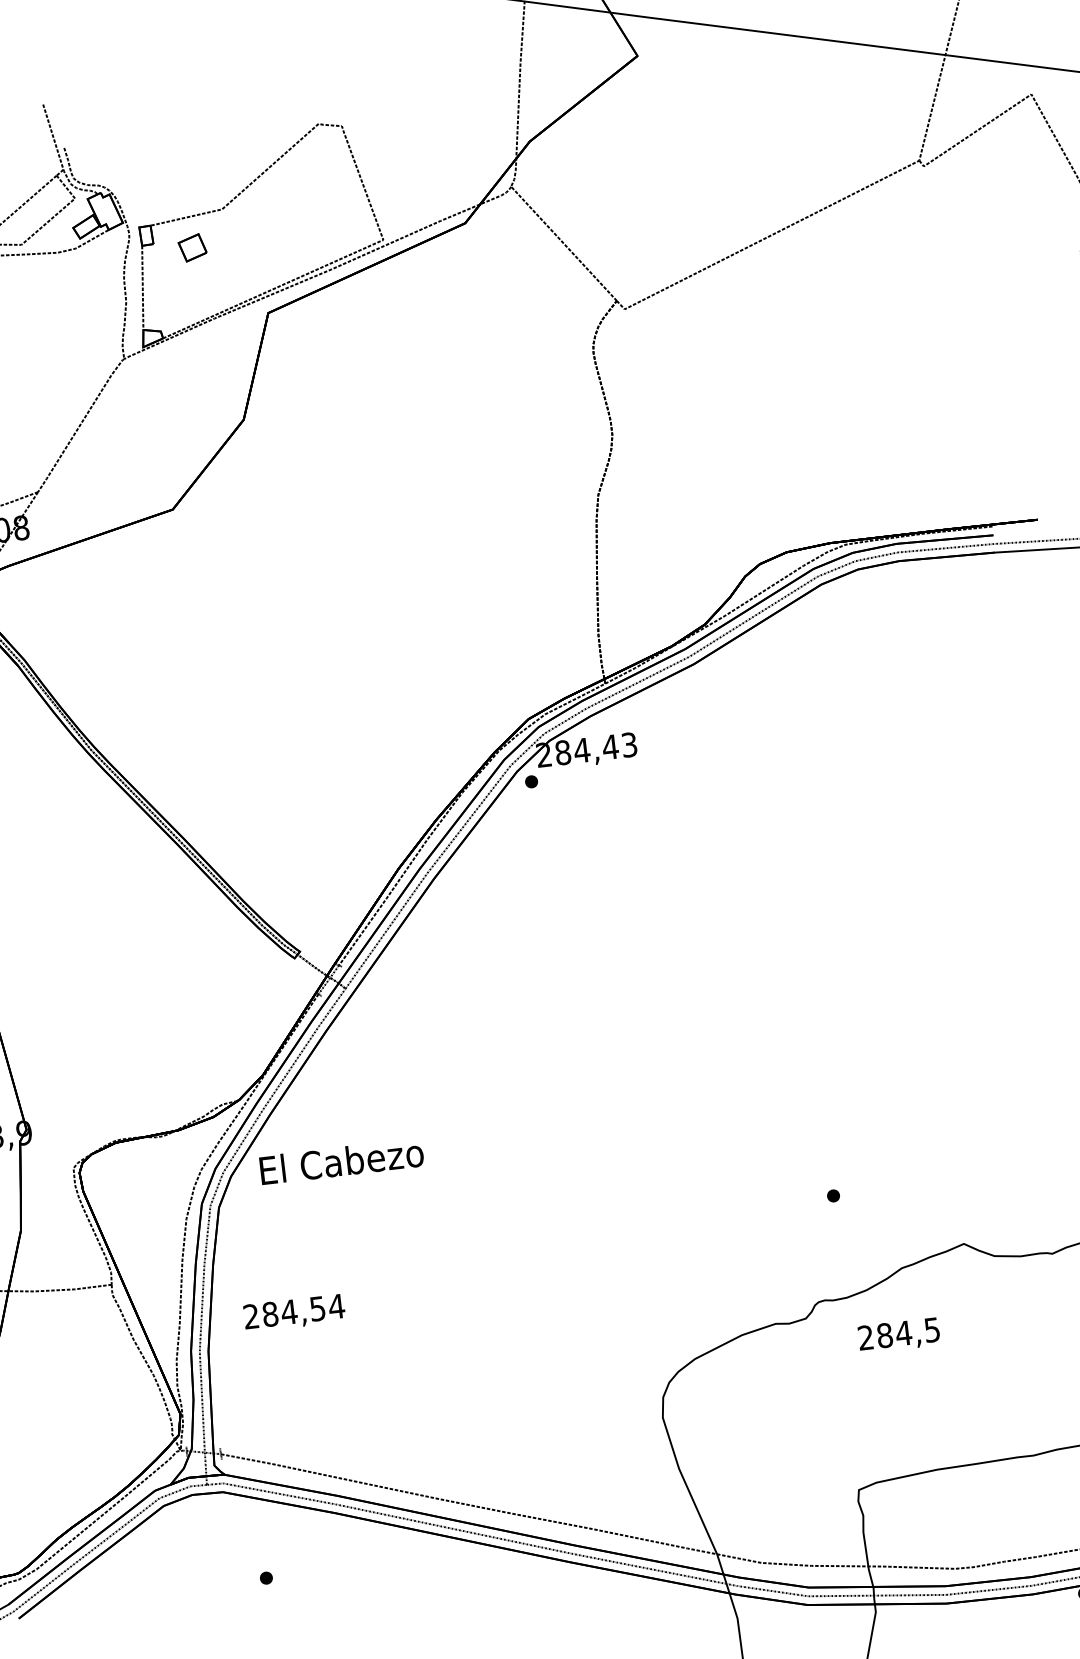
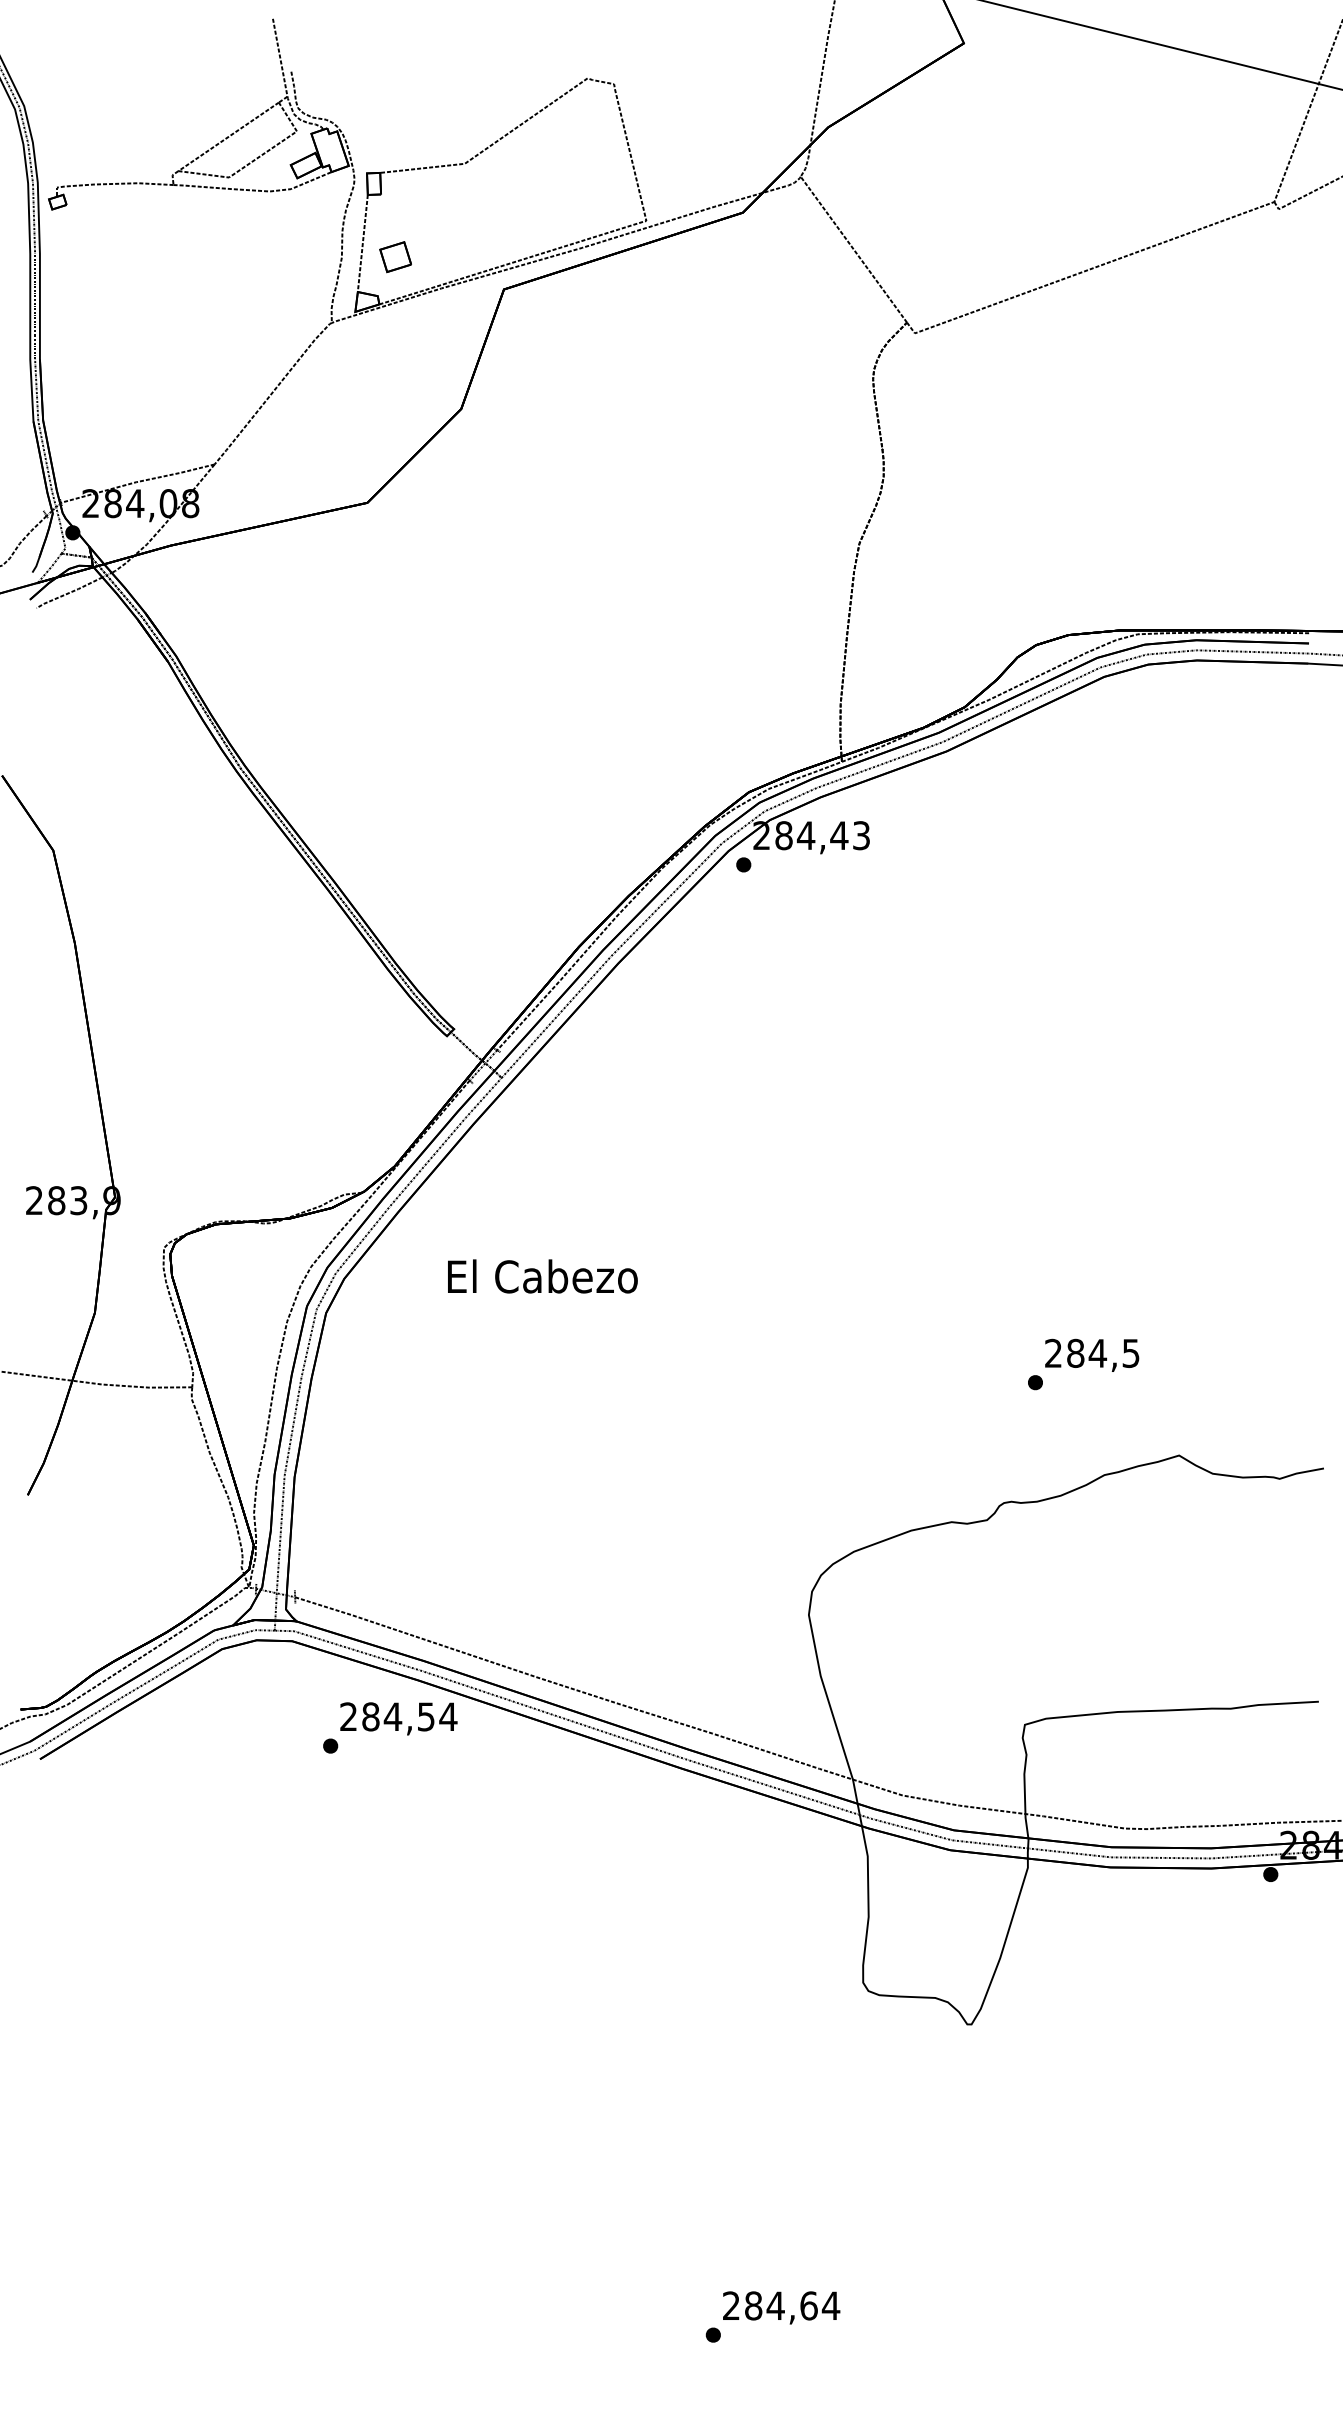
part: (192, 248) -> (395, 257), moved
text: (341, 1161) -> (542, 1276), moved
text: (294, 1312) -> (398, 1718), moved
text: (899, 1334) -> (1092, 1354), moved

